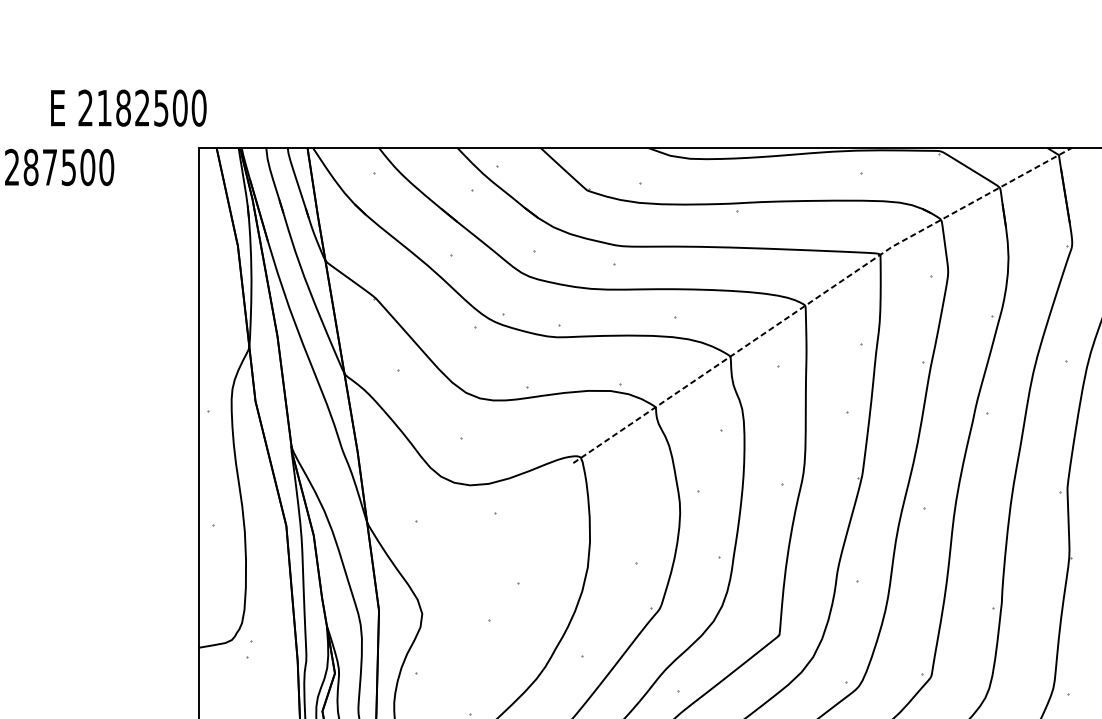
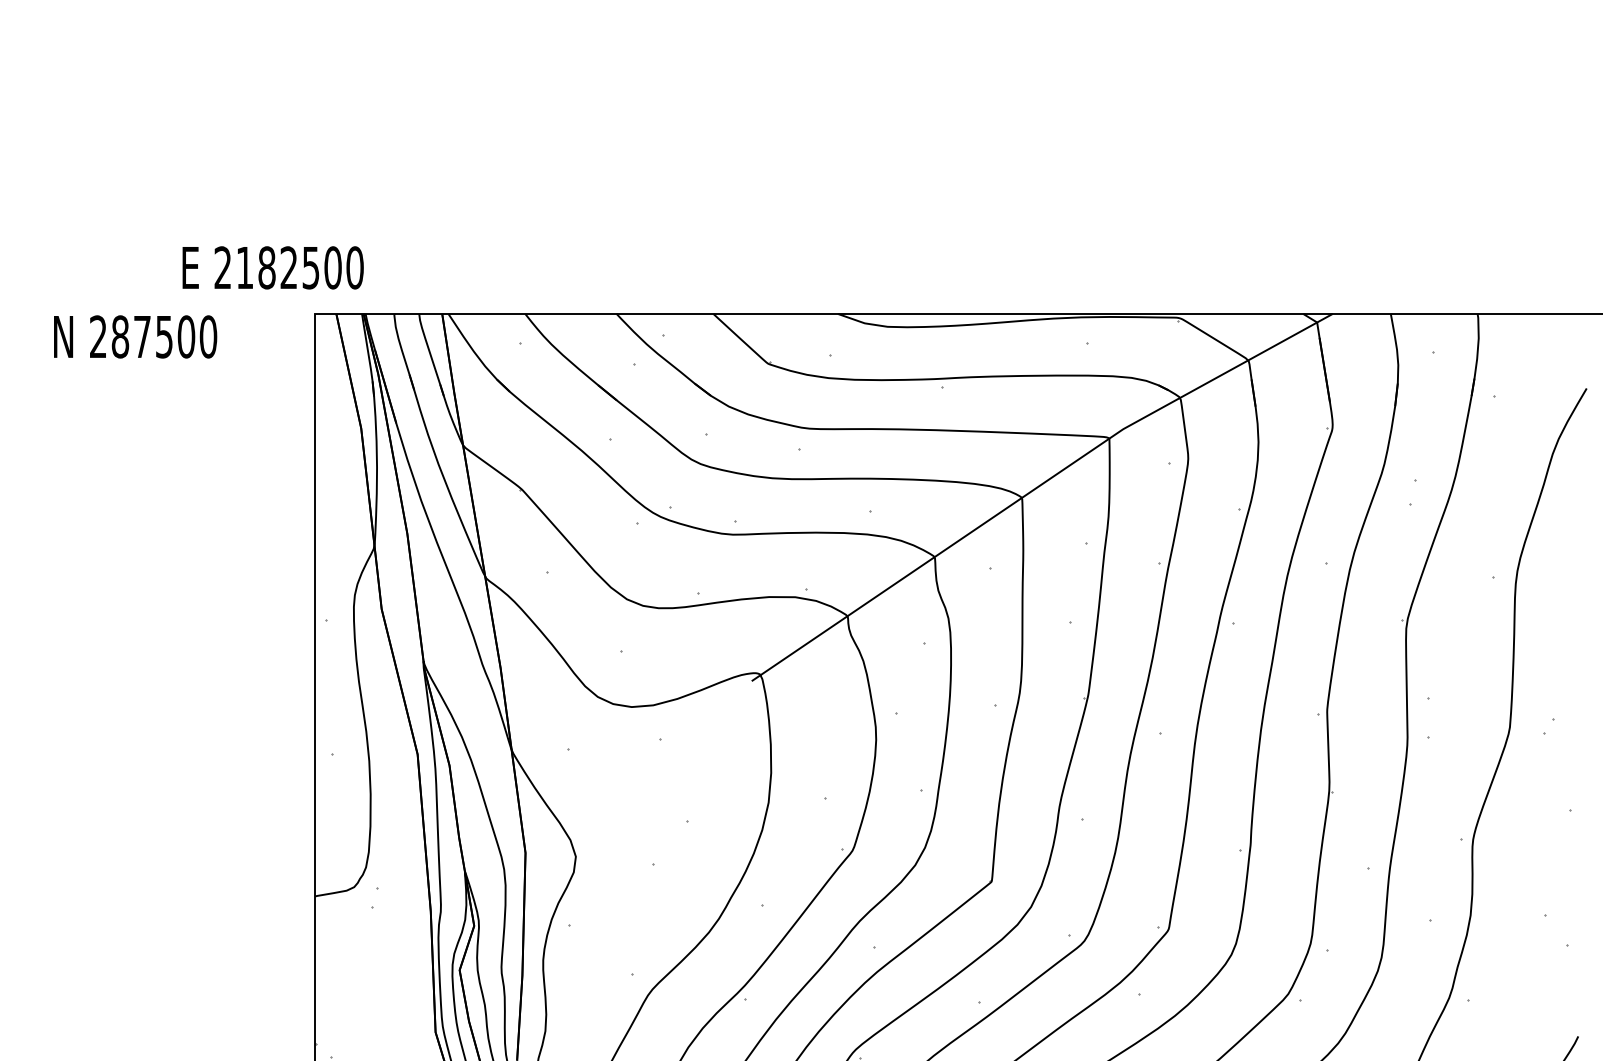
text: (128, 107) -> (272, 267), moved
line: (818, 296) -> (1037, 487), dashed -> solid

